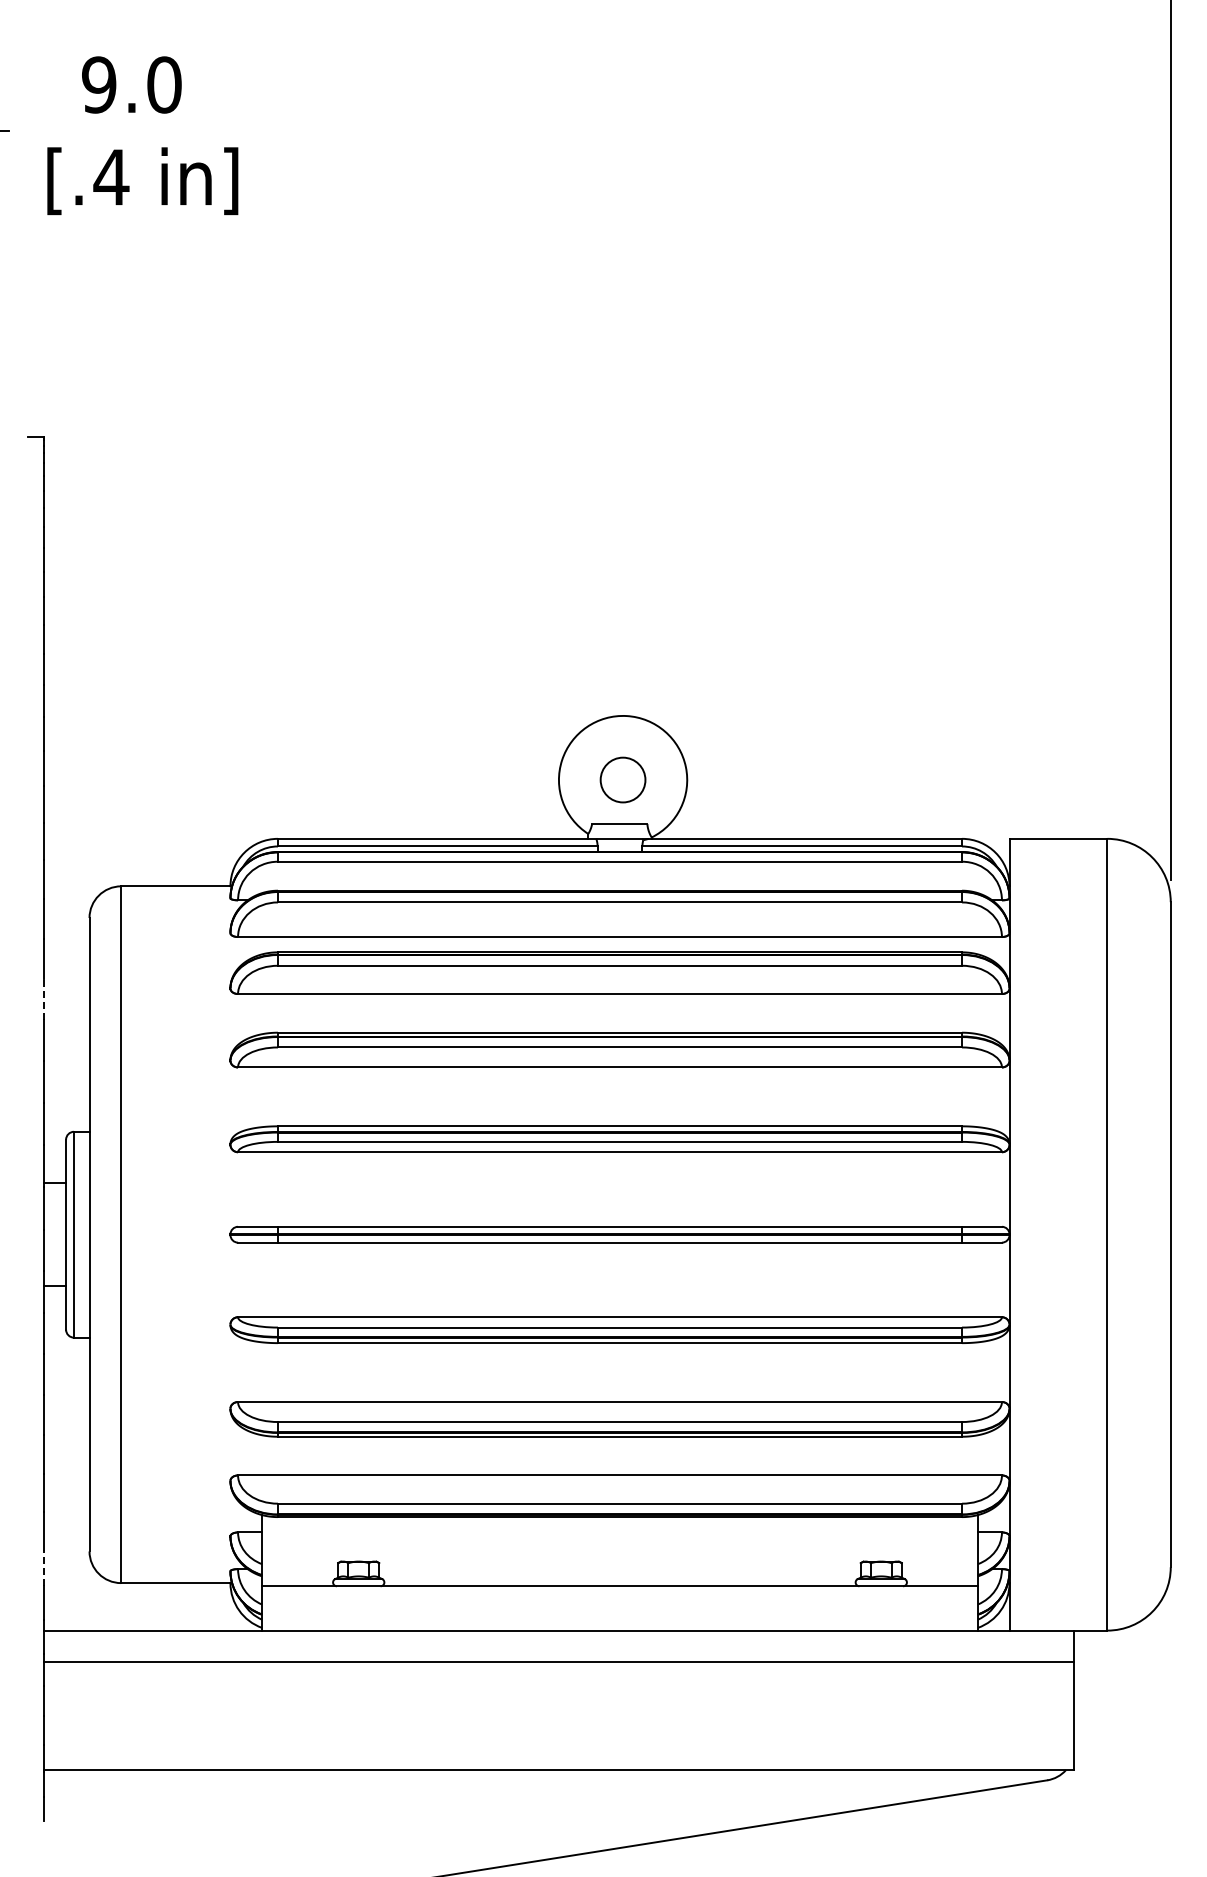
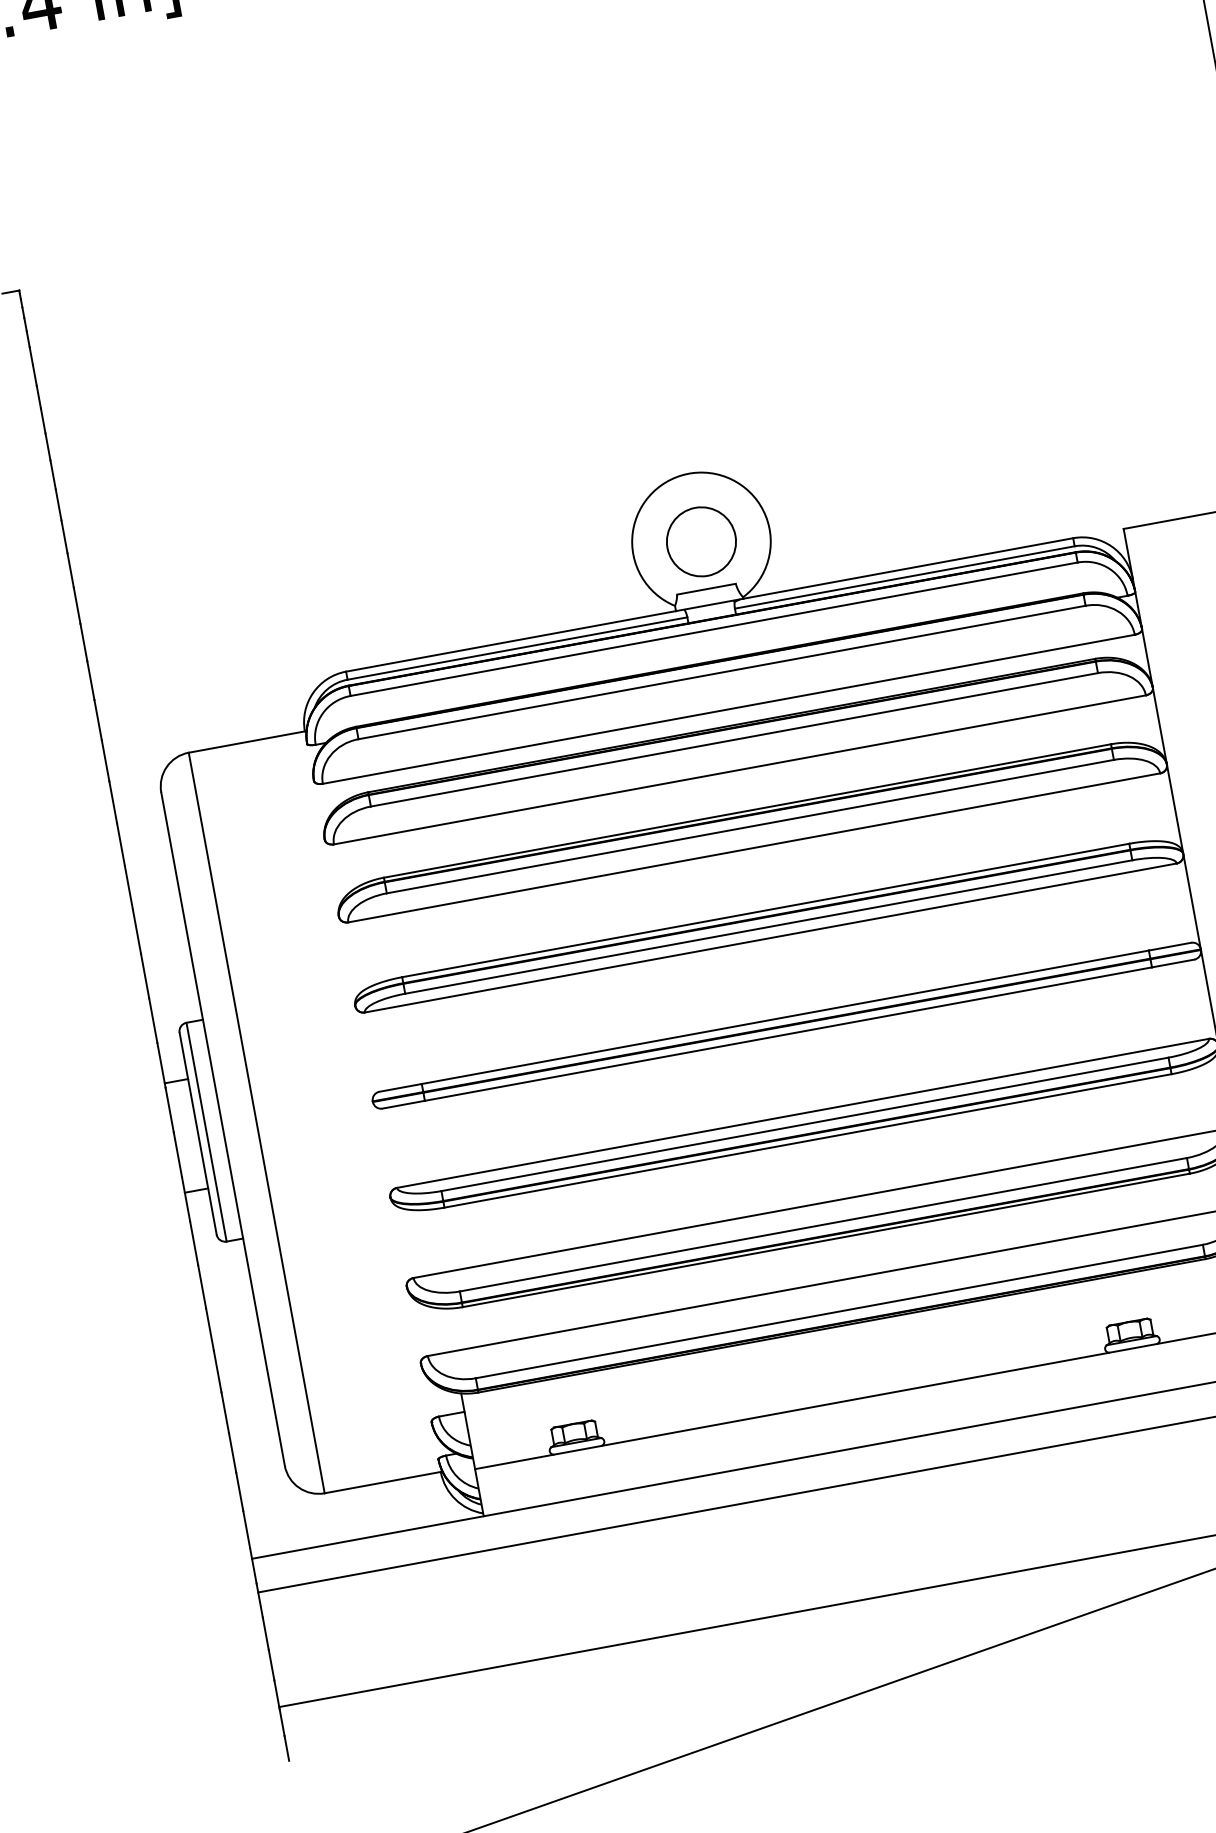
circle: (622, 779) -> (700, 541), size x1.43
line: (44, 998) -> (129, 886), dashed -> solid
line: (44, 1567) -> (240, 1491), dashed -> solid

